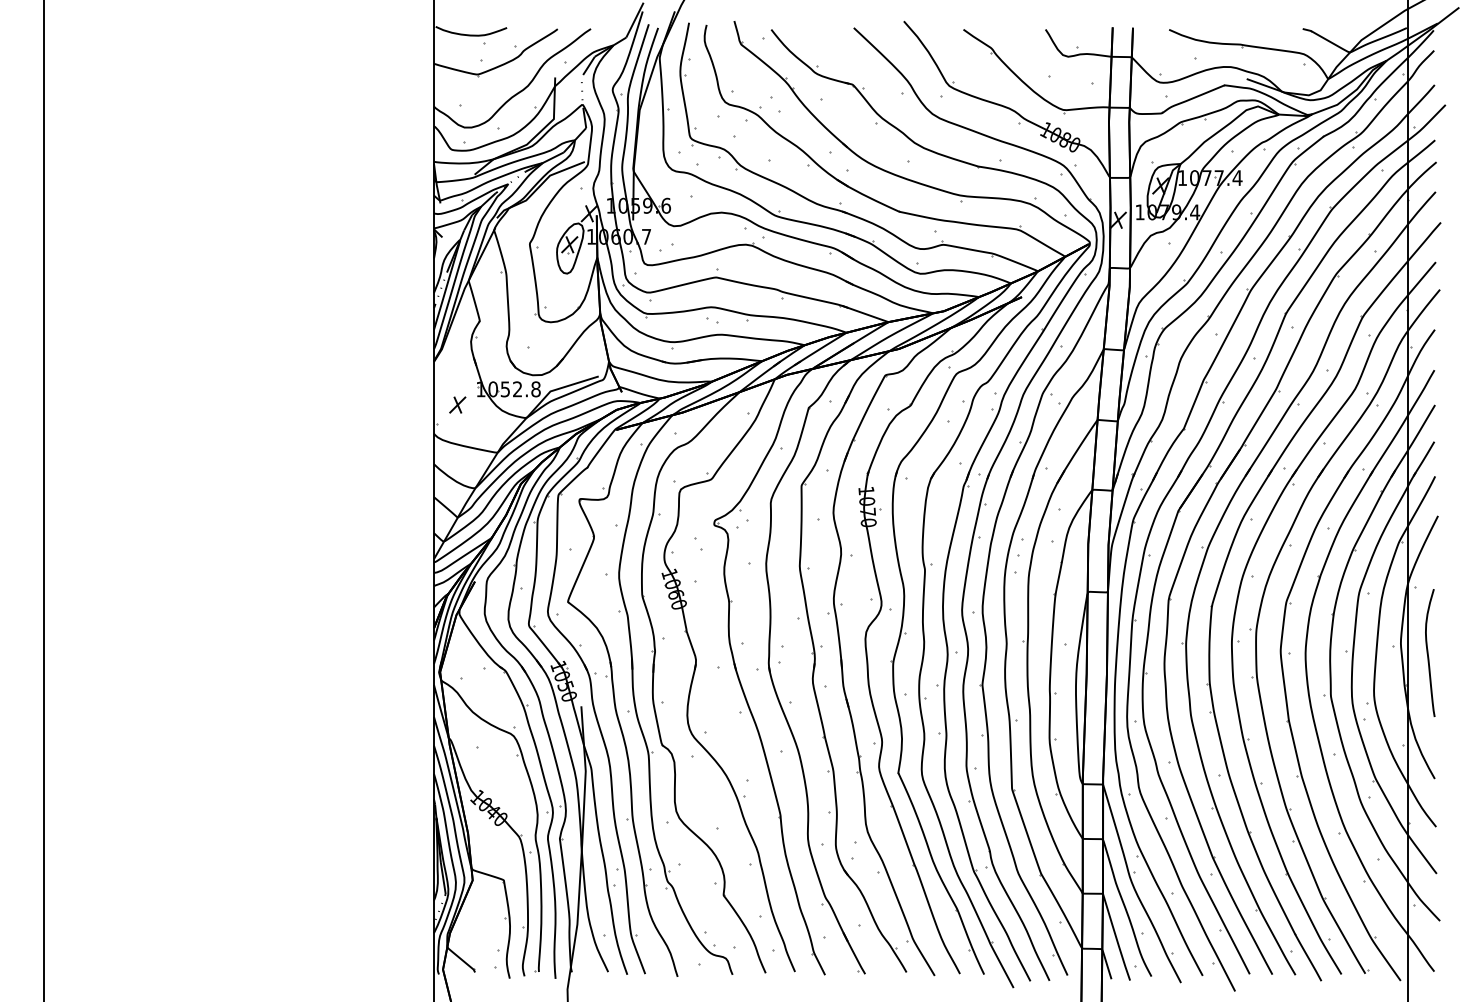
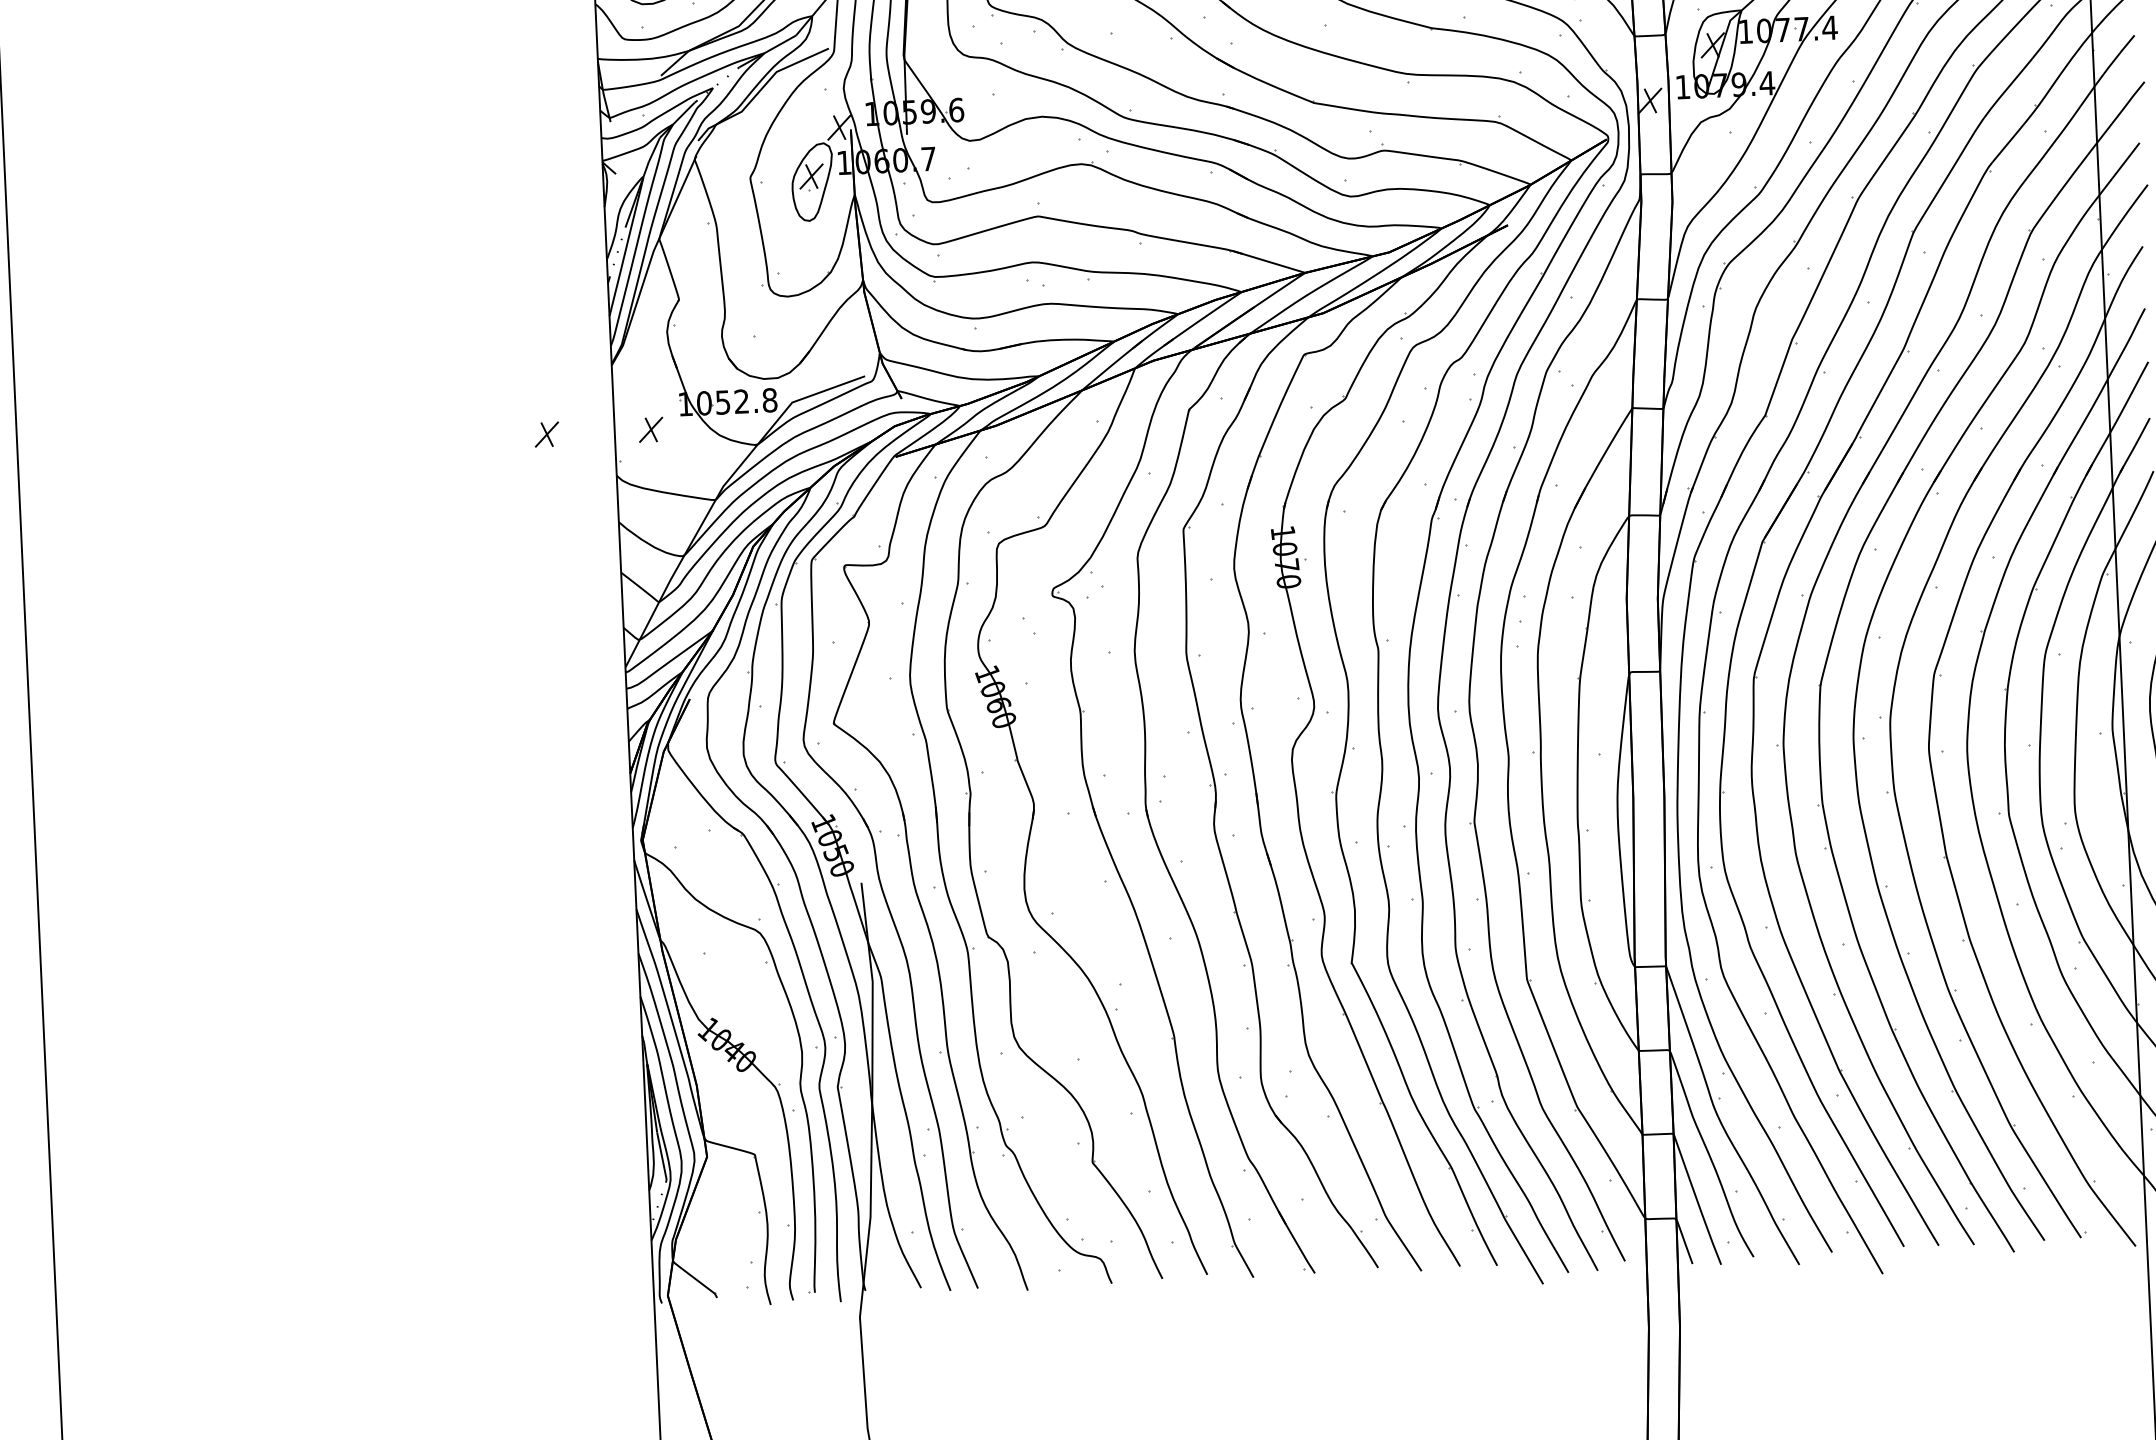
part: (389, 404) -> (546, 433), added

